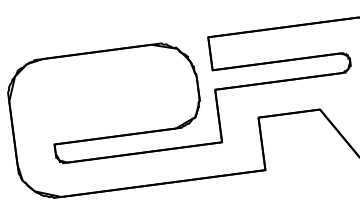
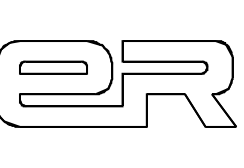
part: (102, 94) -> (53, 67), added

